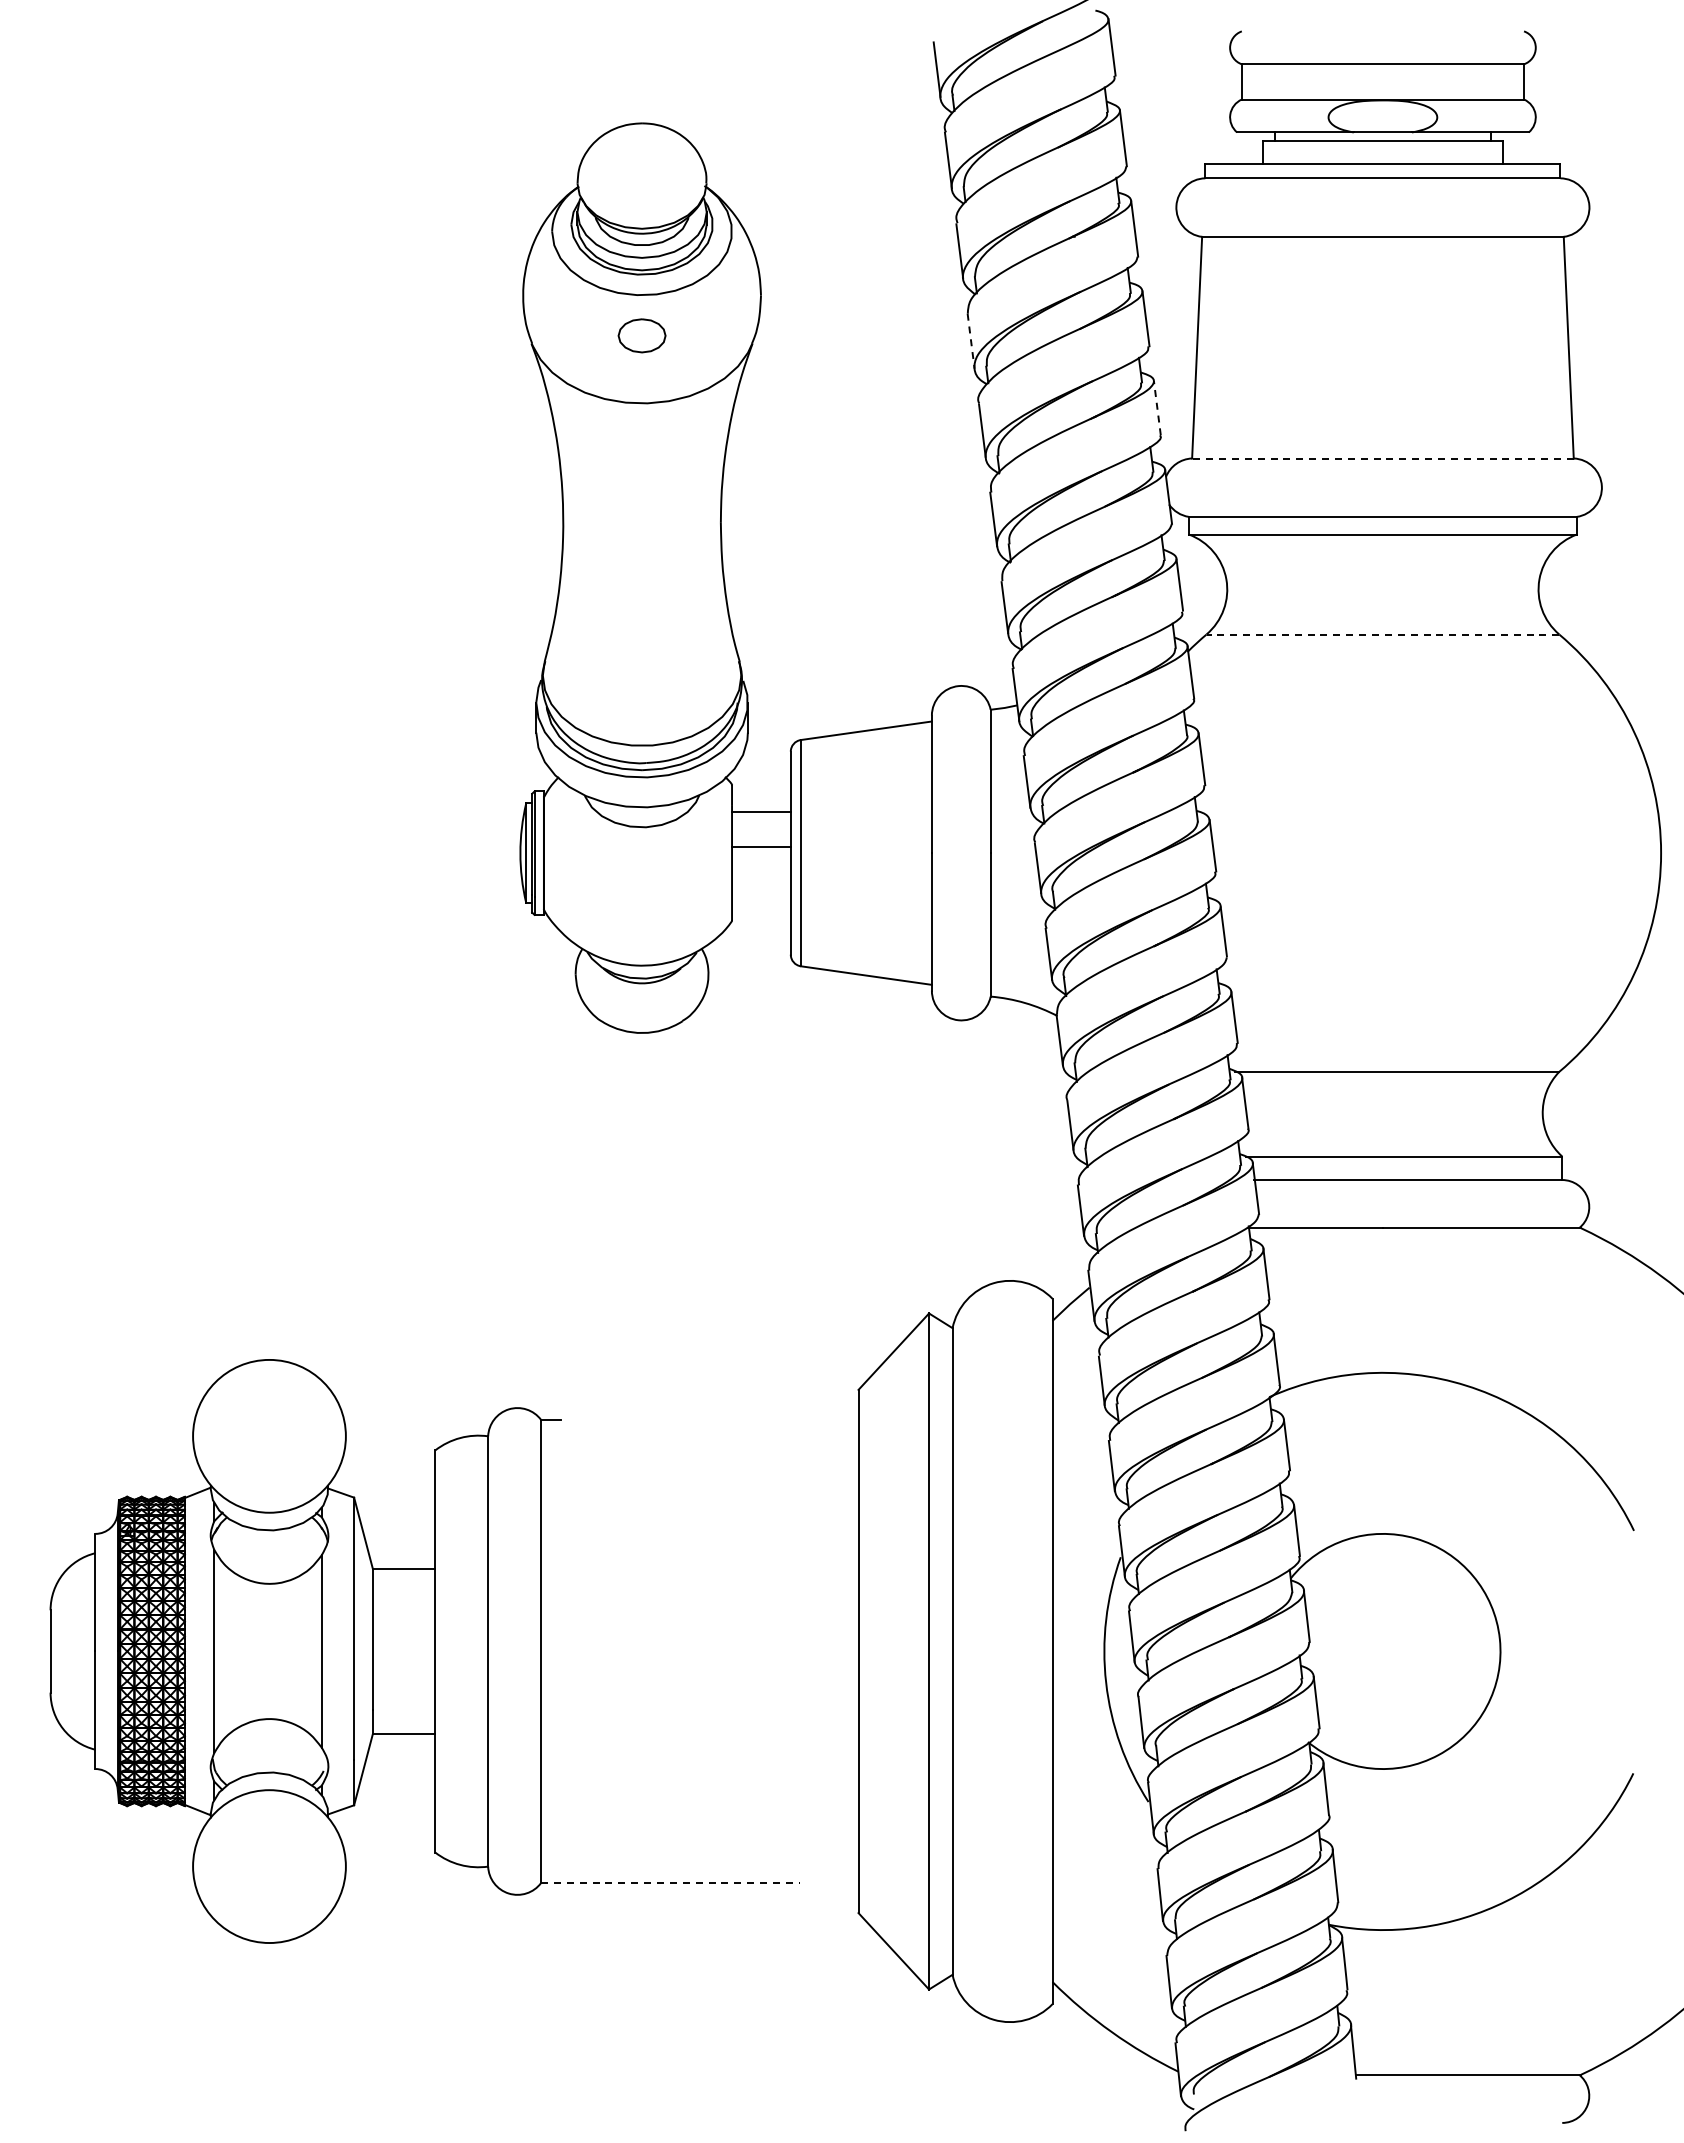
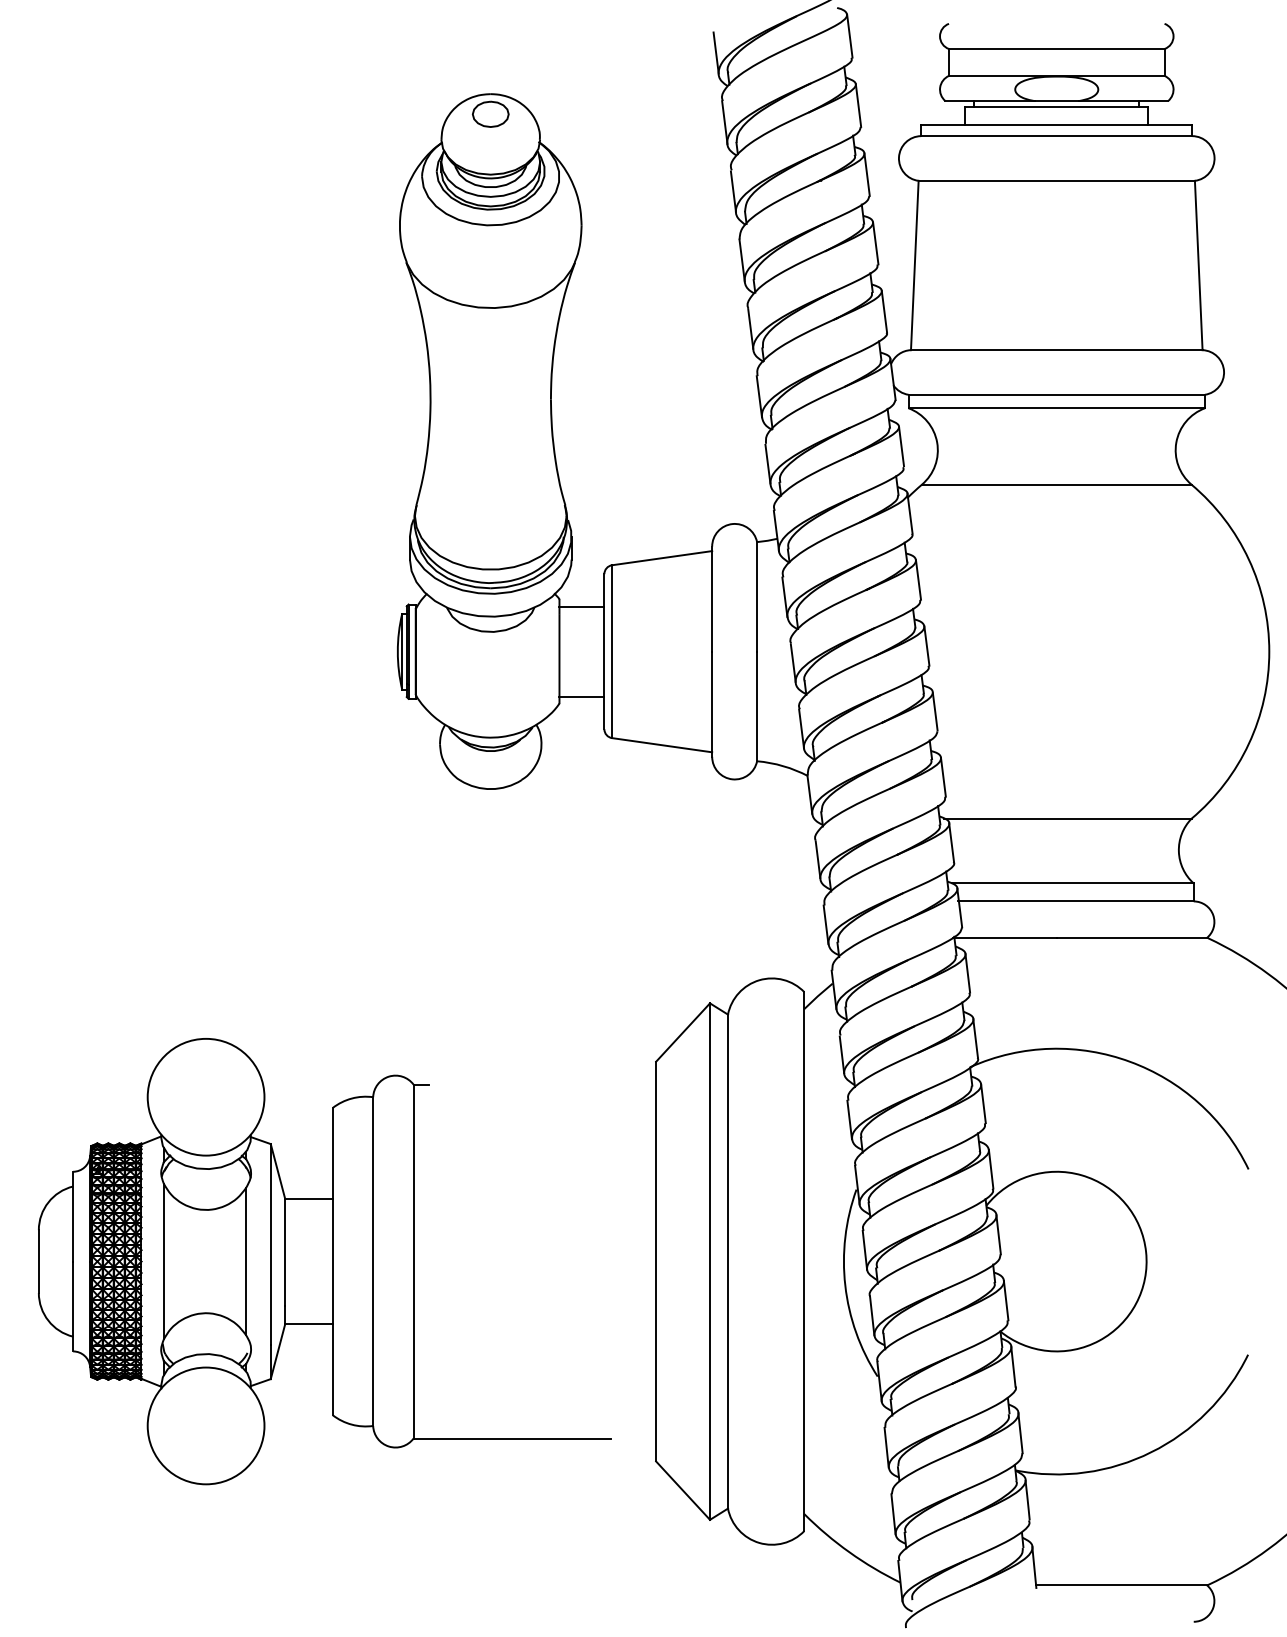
part: (641, 335) -> (490, 114), moved
line: (971, 341) -> (742, 260), dashed -> solid
line: (1157, 407) -> (884, 311), dashed -> solid
line: (1382, 458) -> (1056, 350), dashed -> solid
line: (1382, 634) -> (1056, 484), dashed -> solid
line: (761, 811) -> (581, 696), moved
line: (761, 847) -> (581, 606), moved
line: (670, 1883) -> (512, 1438), dashed -> solid

